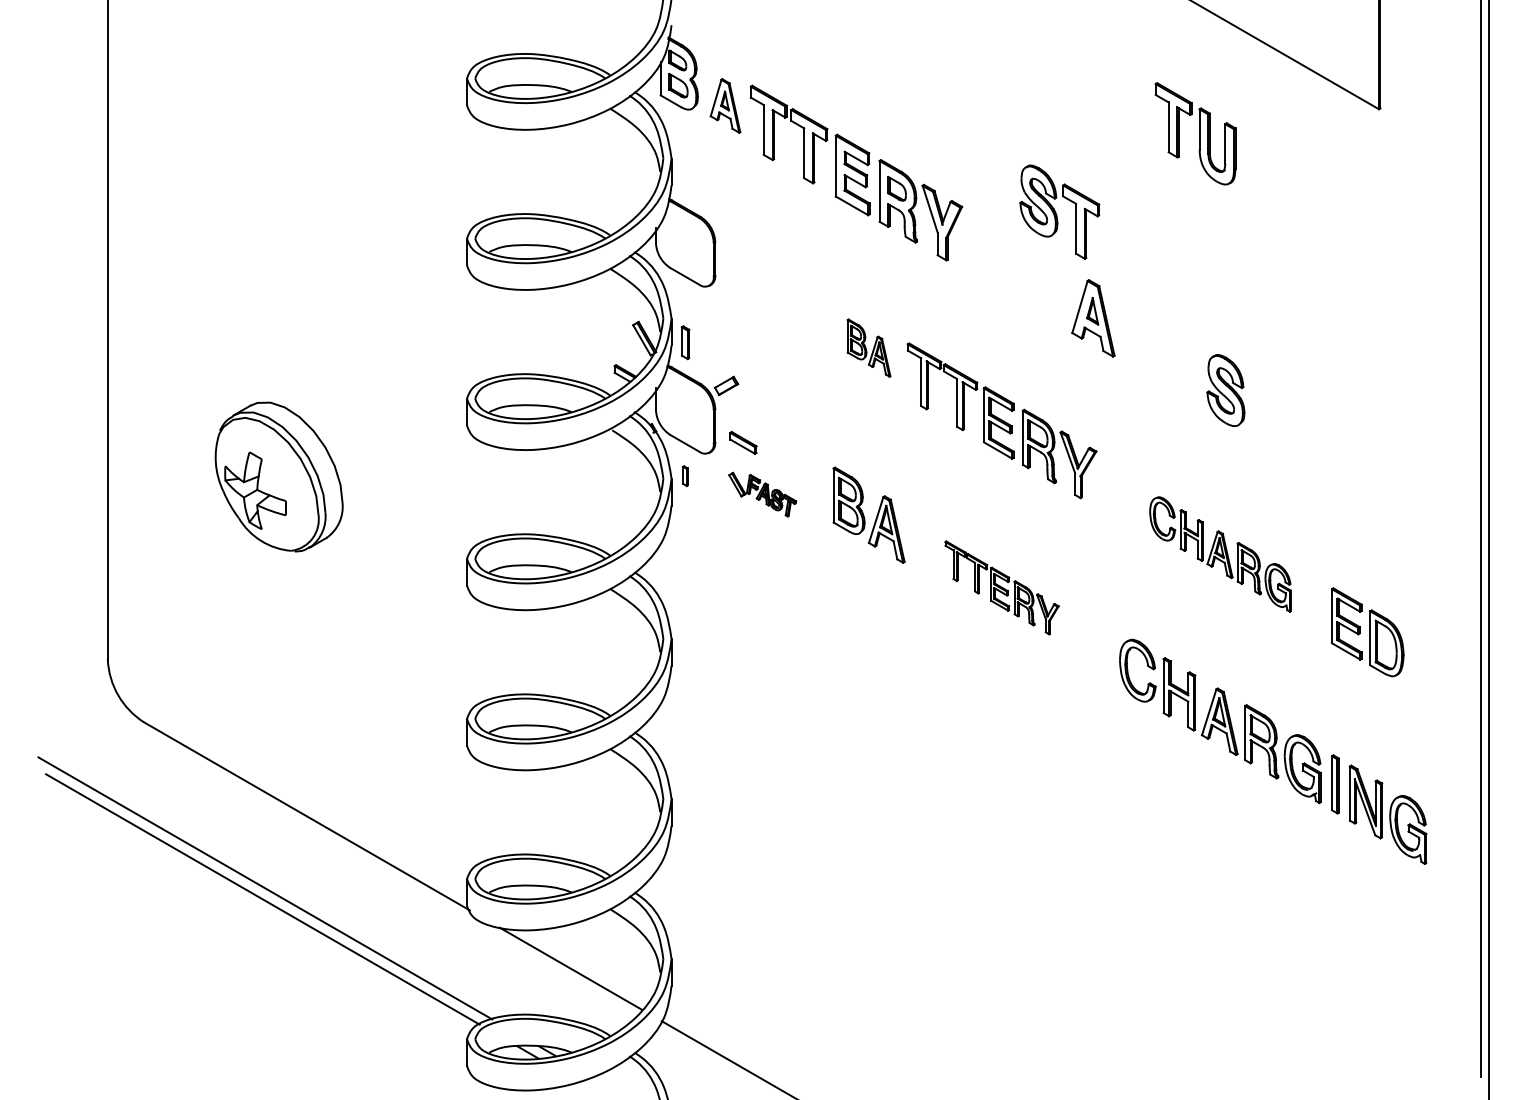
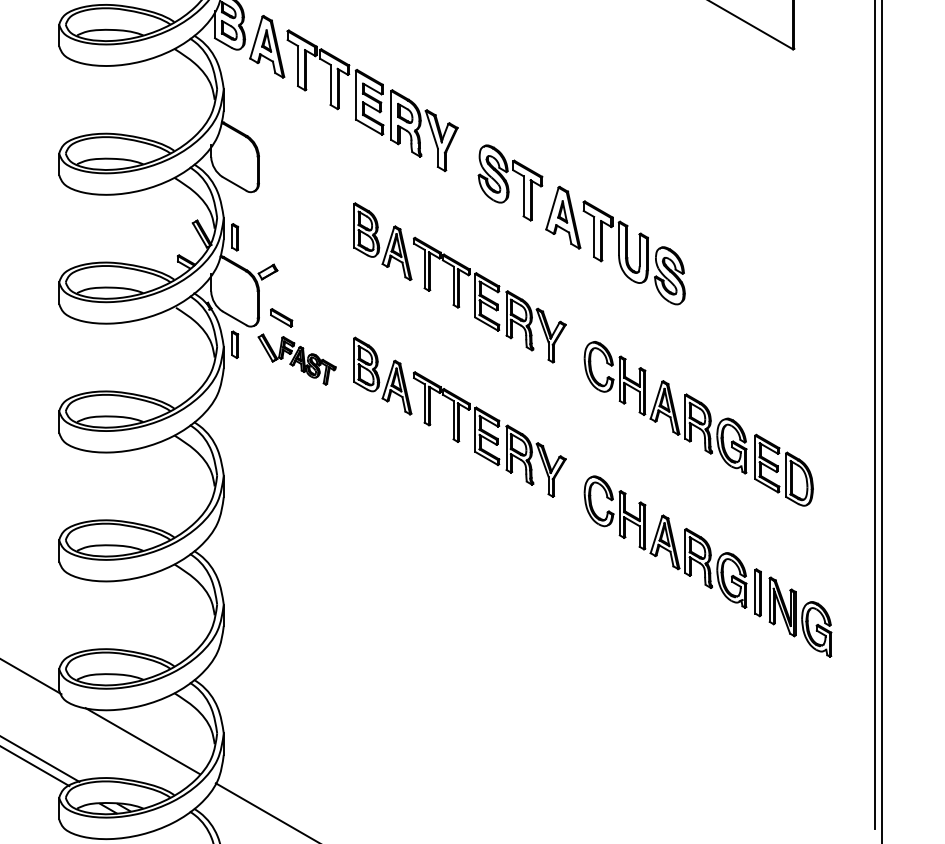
part: (725, 105) -> (267, 46), size x1.43
part: (1195, 133) -> (615, 241), moved
part: (1059, 211) -> (510, 182), moved
part: (868, 347) -> (382, 241), size x1.67
part: (685, 475) -> (235, 344), size x1.67
part: (762, 494) -> (296, 359), size x1.43
part: (1220, 554) -> (665, 407), size x1.43
part: (1001, 587) -> (489, 434), size x1.67

